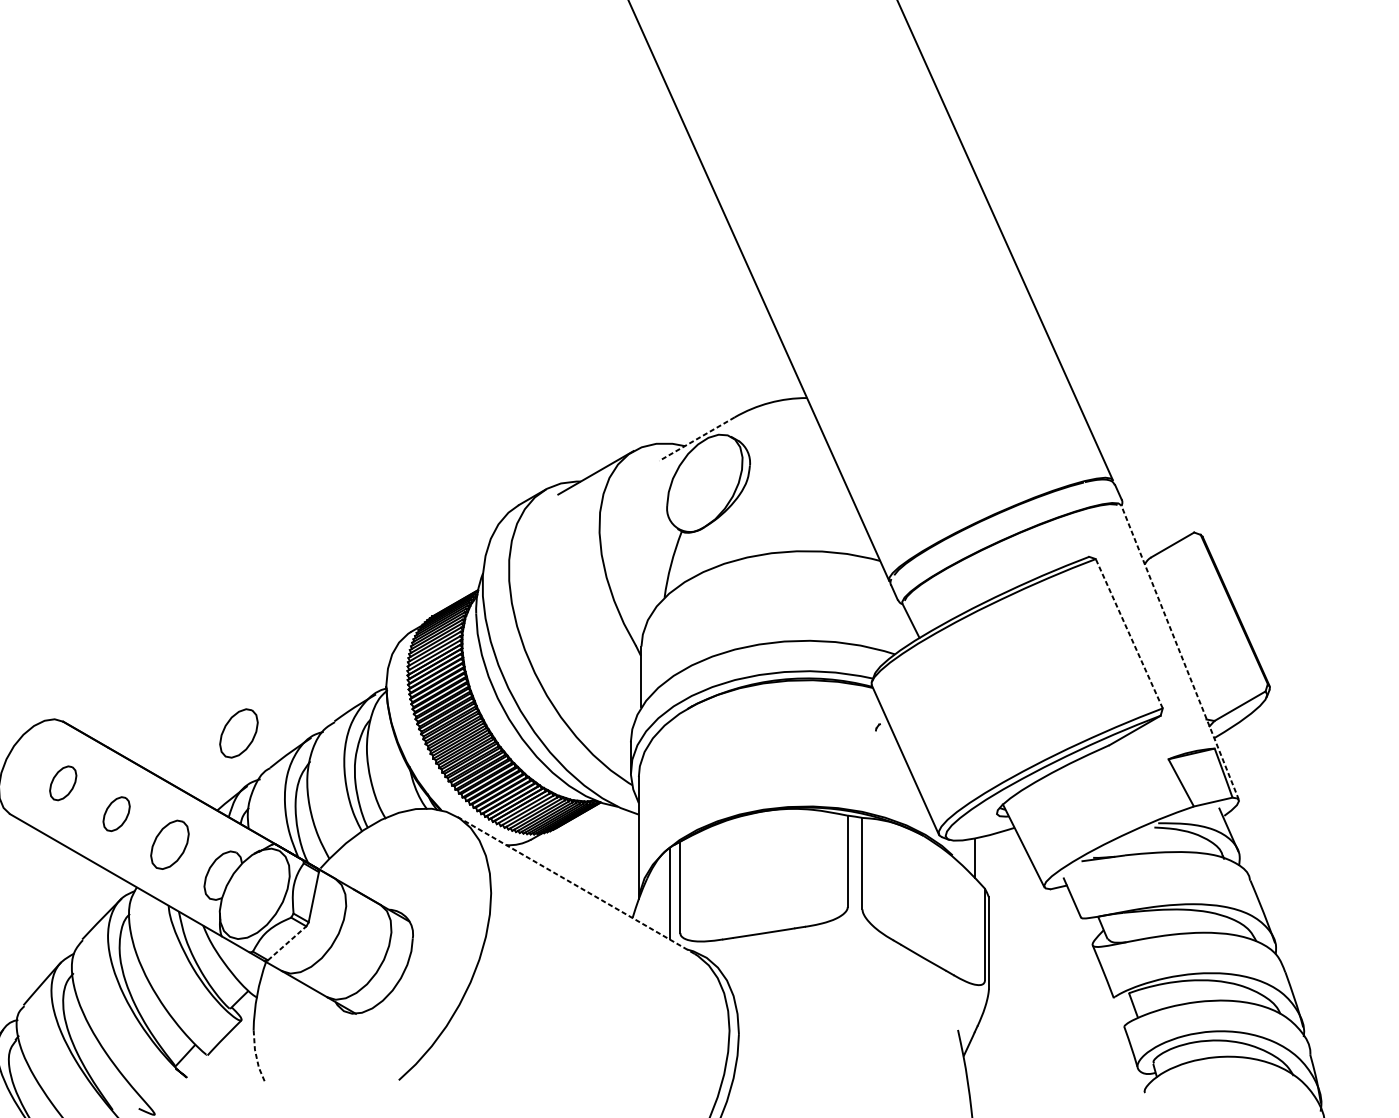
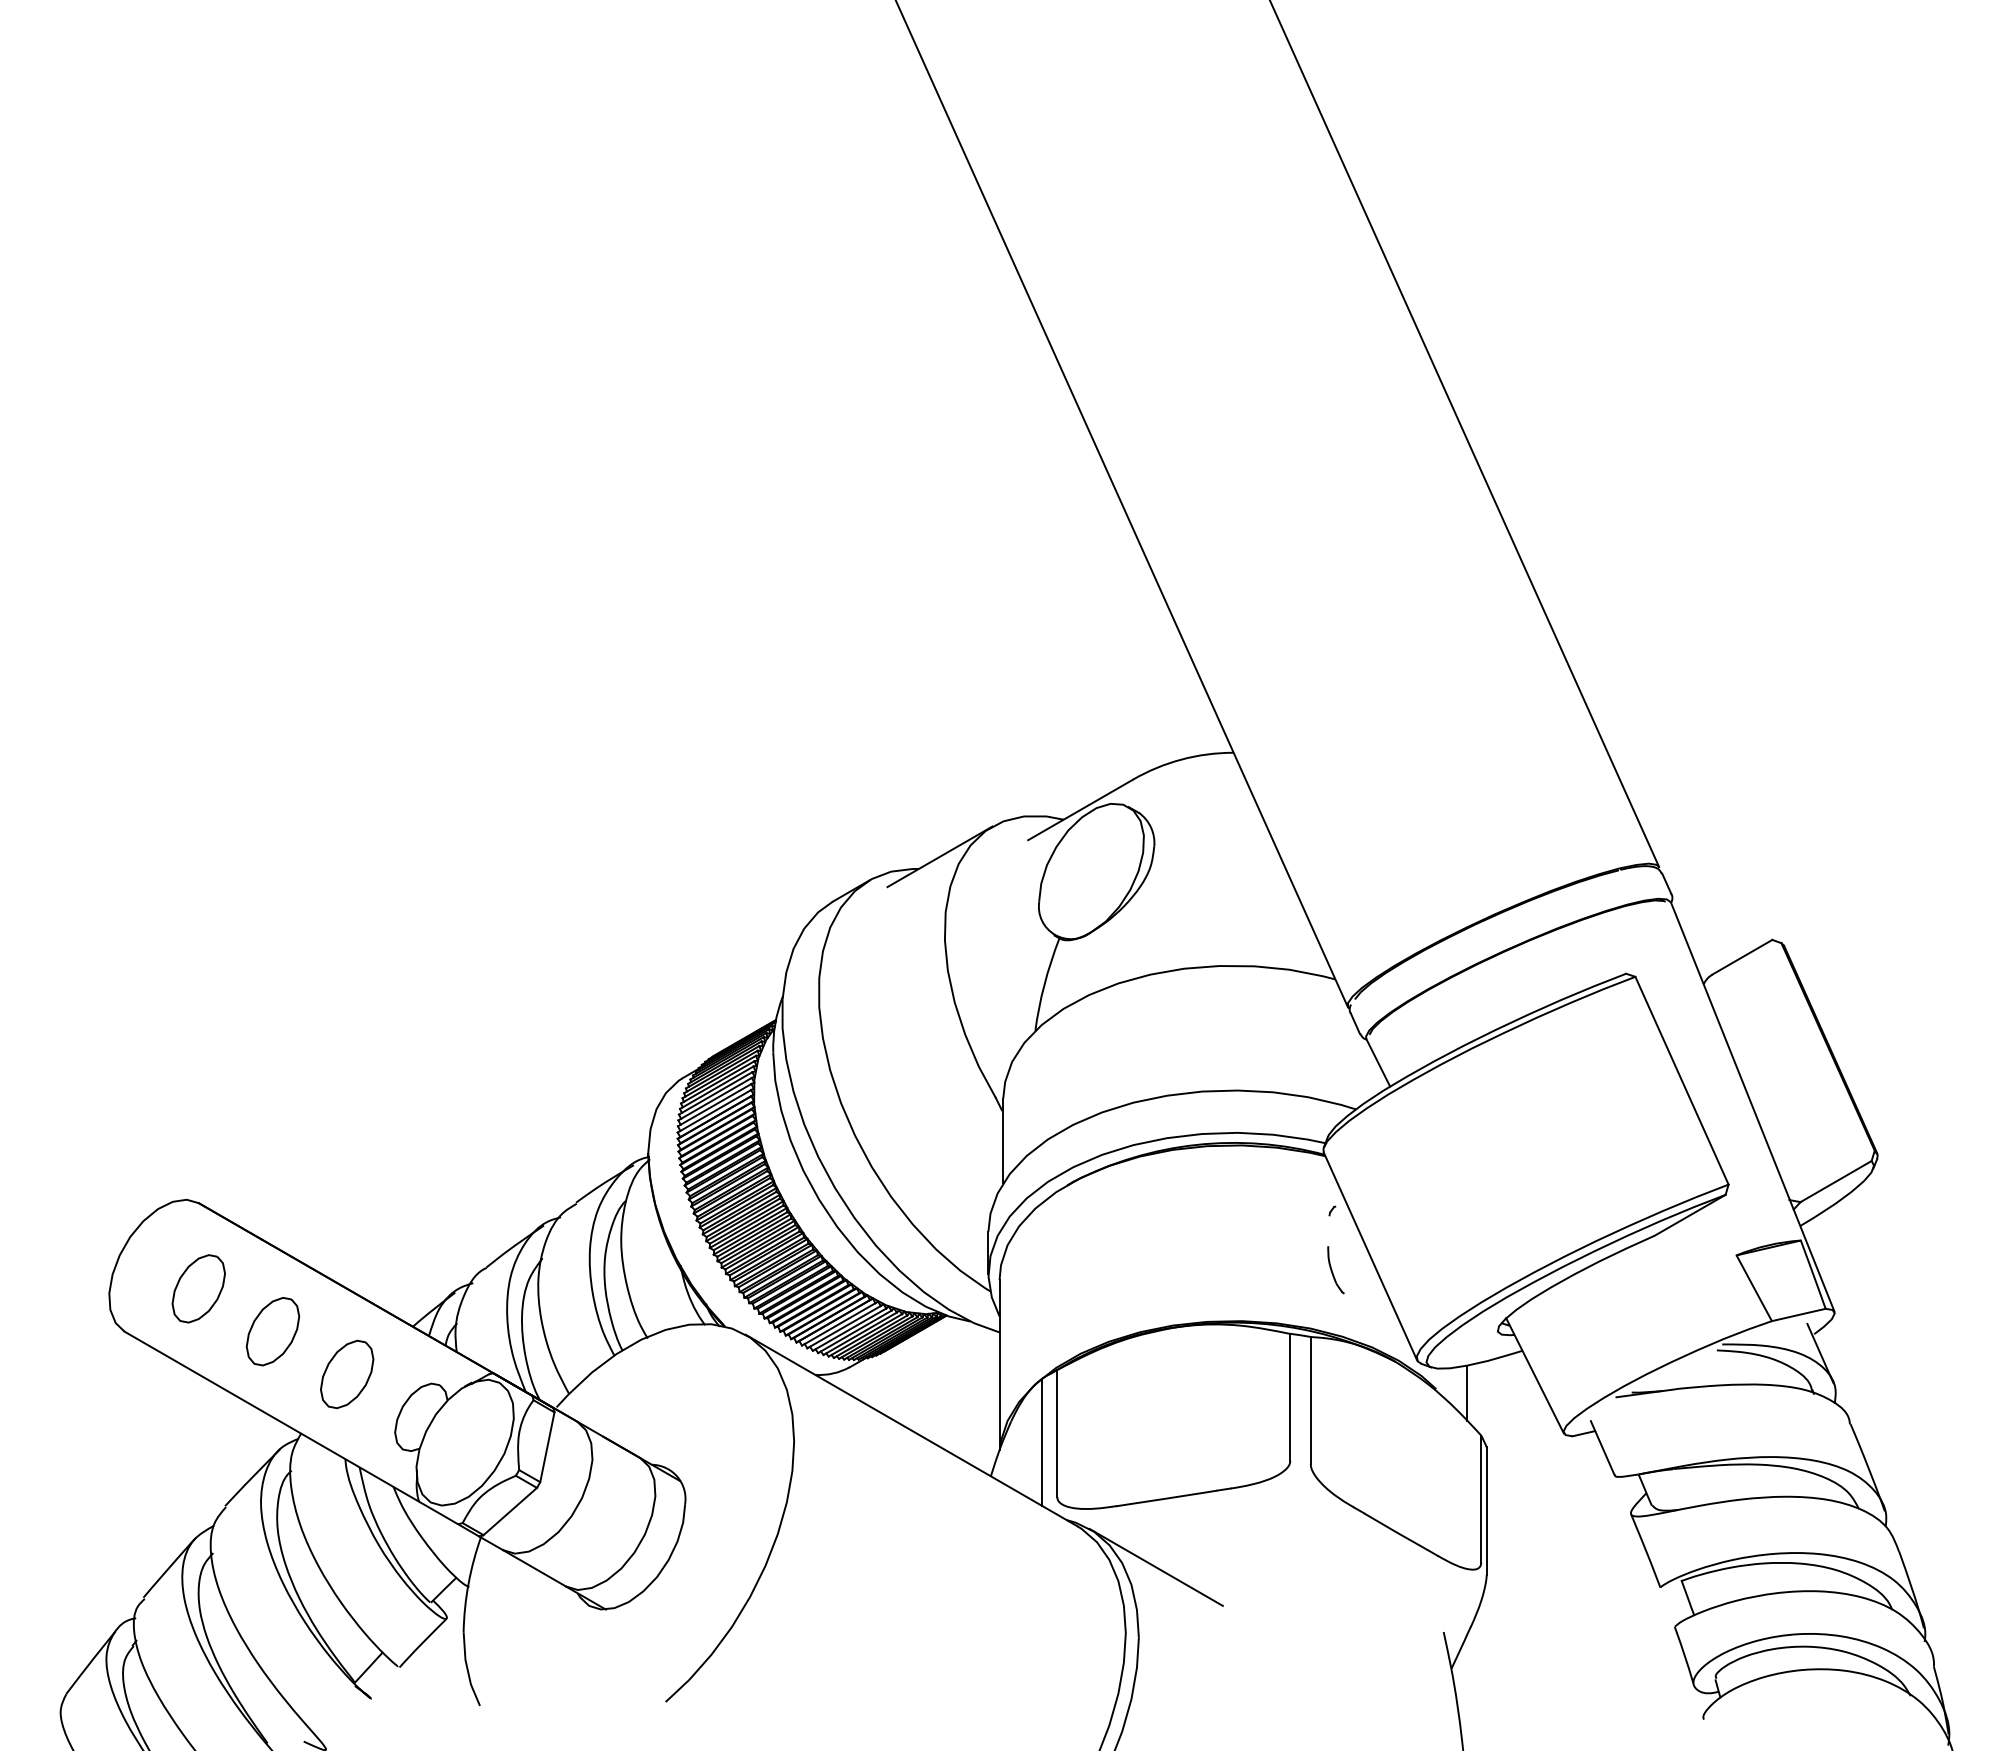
line: (696, 438) -> (1080, 809), dashed -> solid
line: (1129, 633) -> (1682, 1080), dashed -> solid
line: (1179, 652) -> (1752, 1107), dashed -> solid
part: (239, 733) -> (443, 1219), removed
part: (880, 770) -> (1335, 1270), added
part: (63, 783) -> (198, 1288), size x1.43
part: (116, 813) -> (272, 1331), size x1.43
line: (575, 885) -> (911, 1430), dashed -> solid
line: (287, 943) -> (510, 1511), dashed -> solid
line: (750, 983) -> (1155, 1567), added
line: (256, 1057) -> (467, 1670), dashed -> solid

